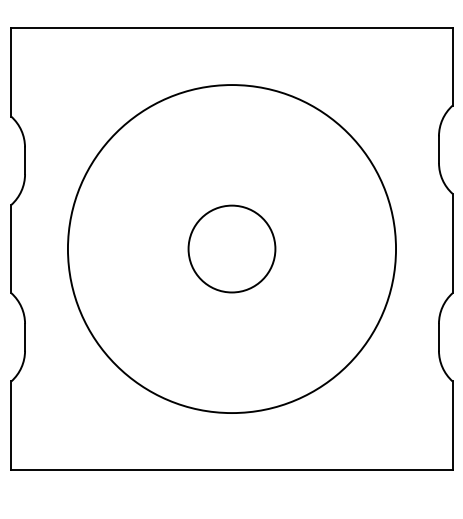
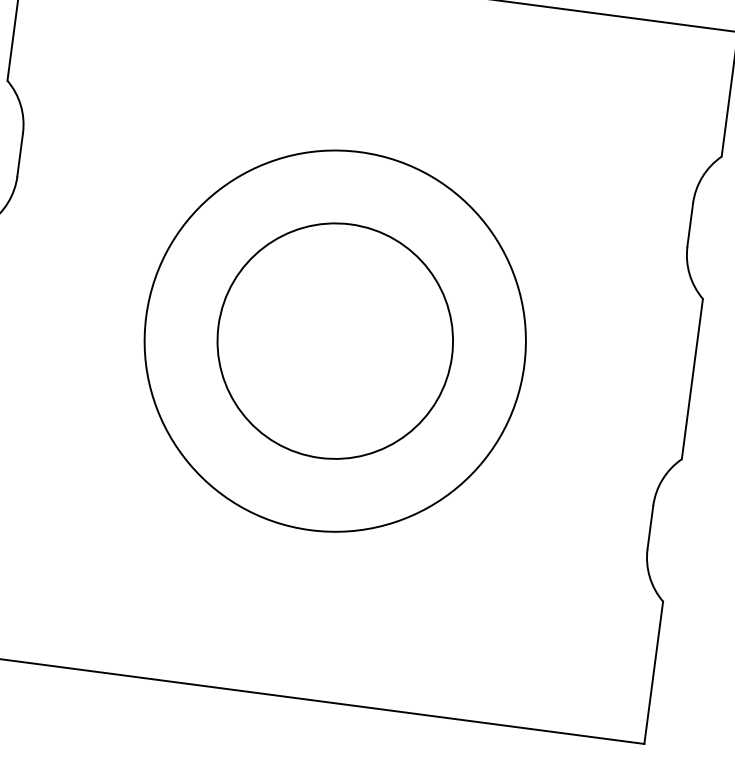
circle: (231, 248) -> (334, 340), size x0.71
circle: (231, 248) -> (334, 340), size x1.67

